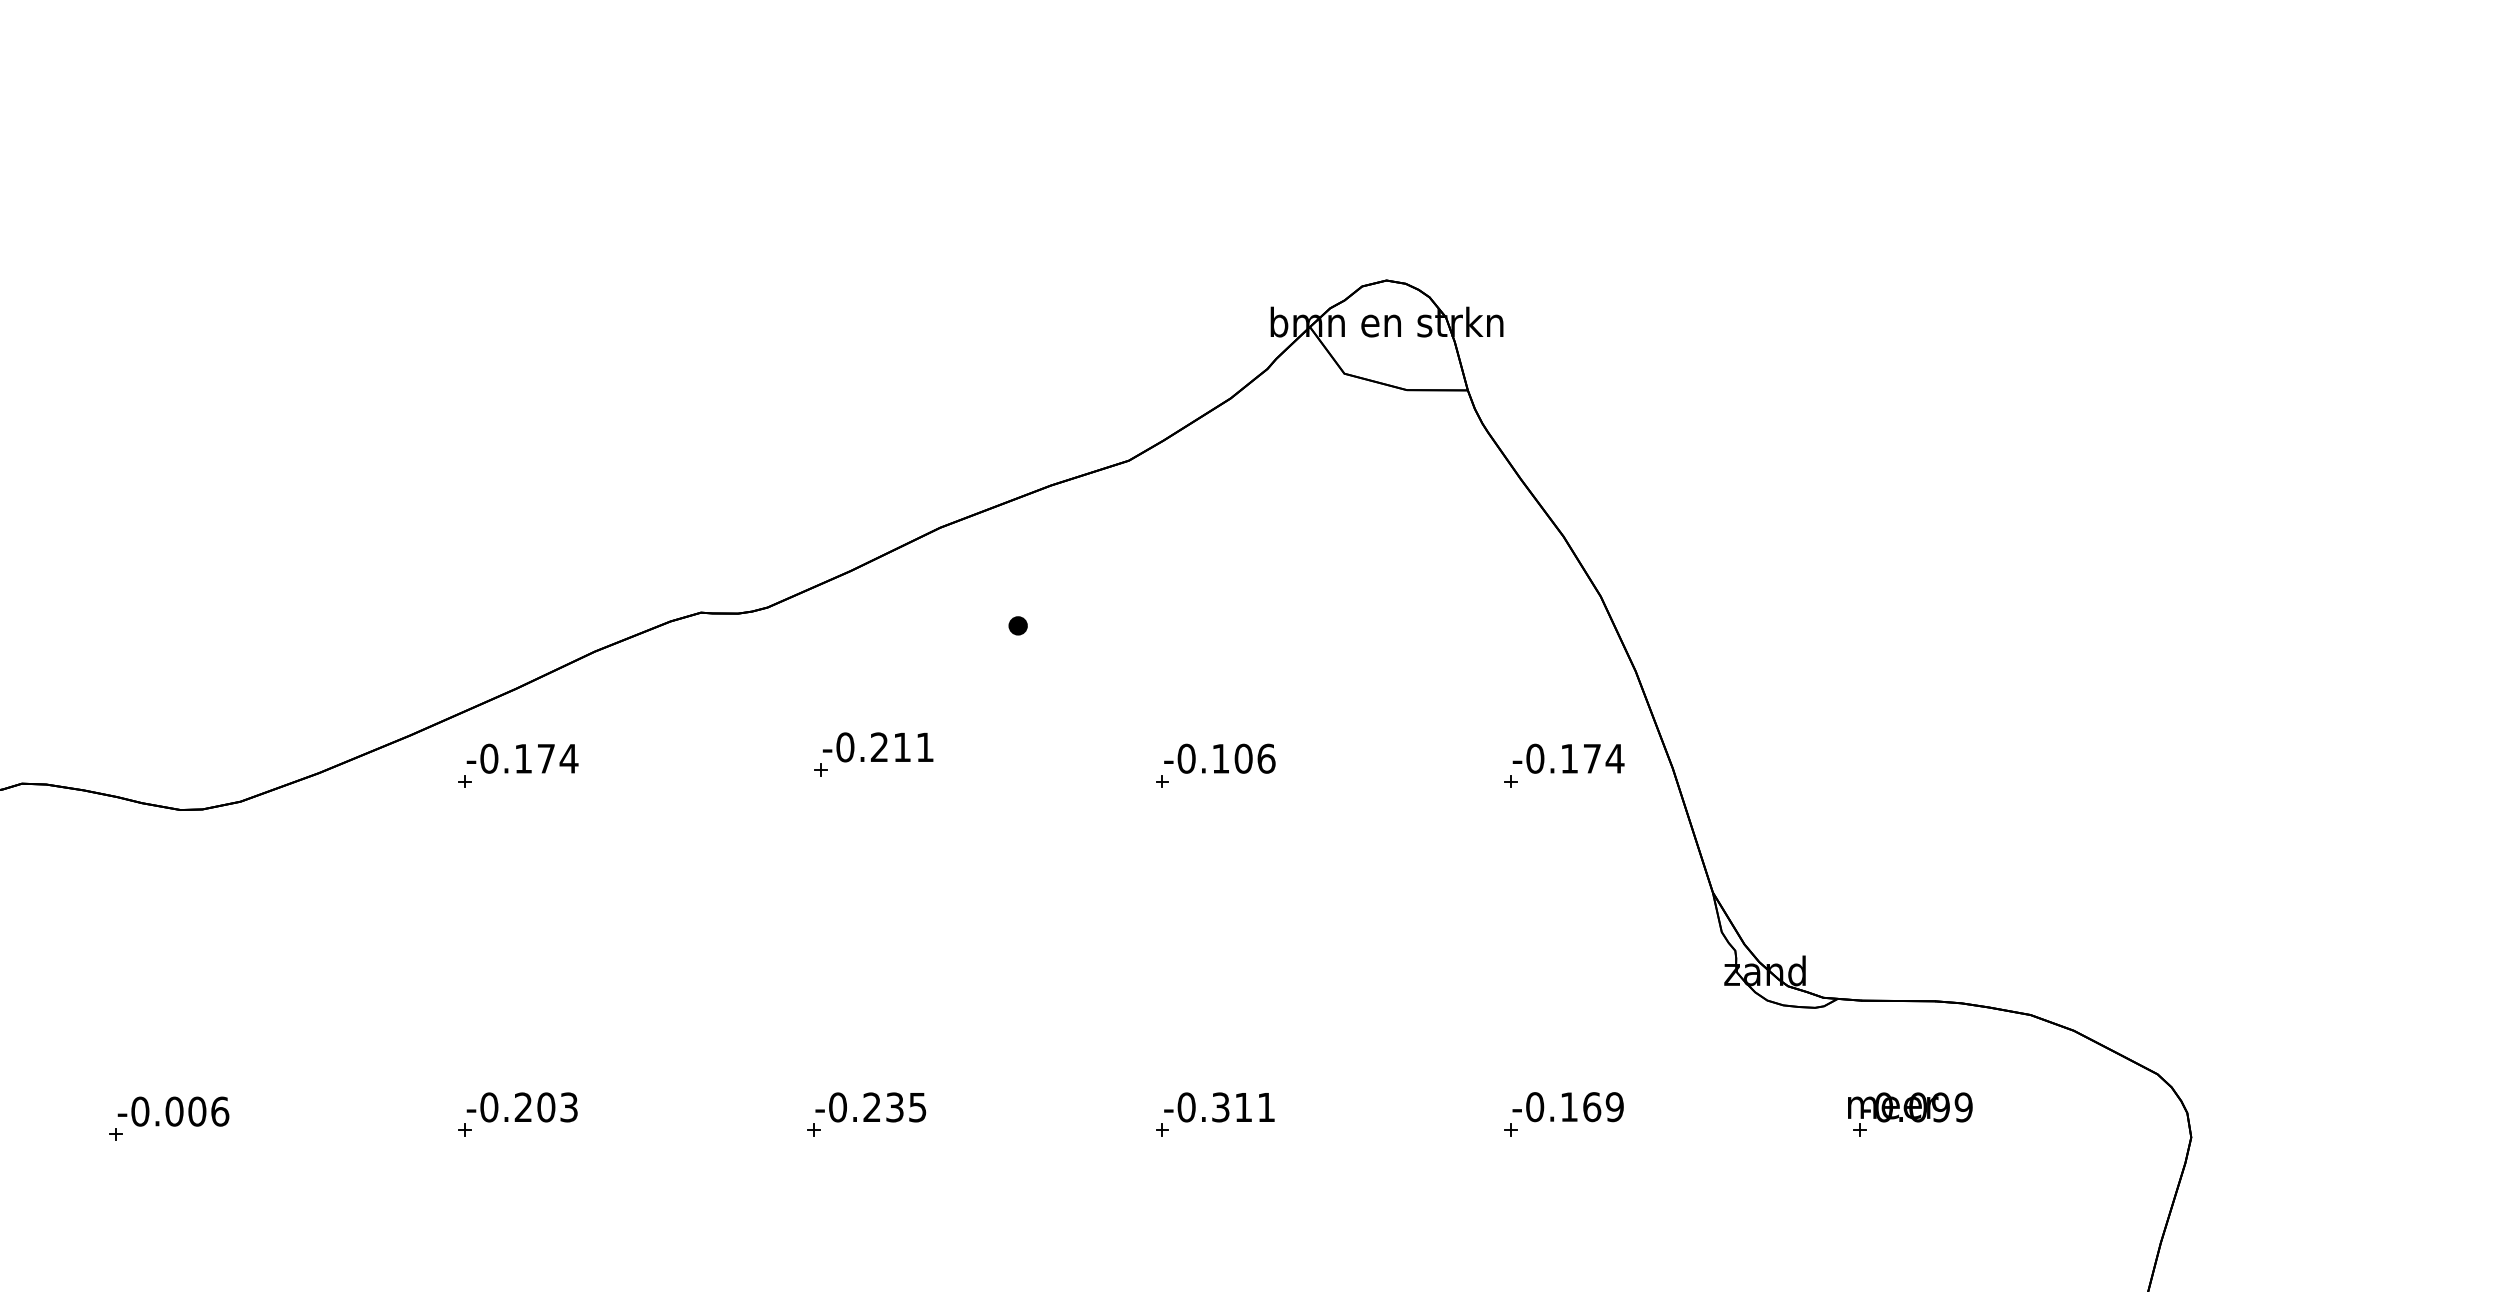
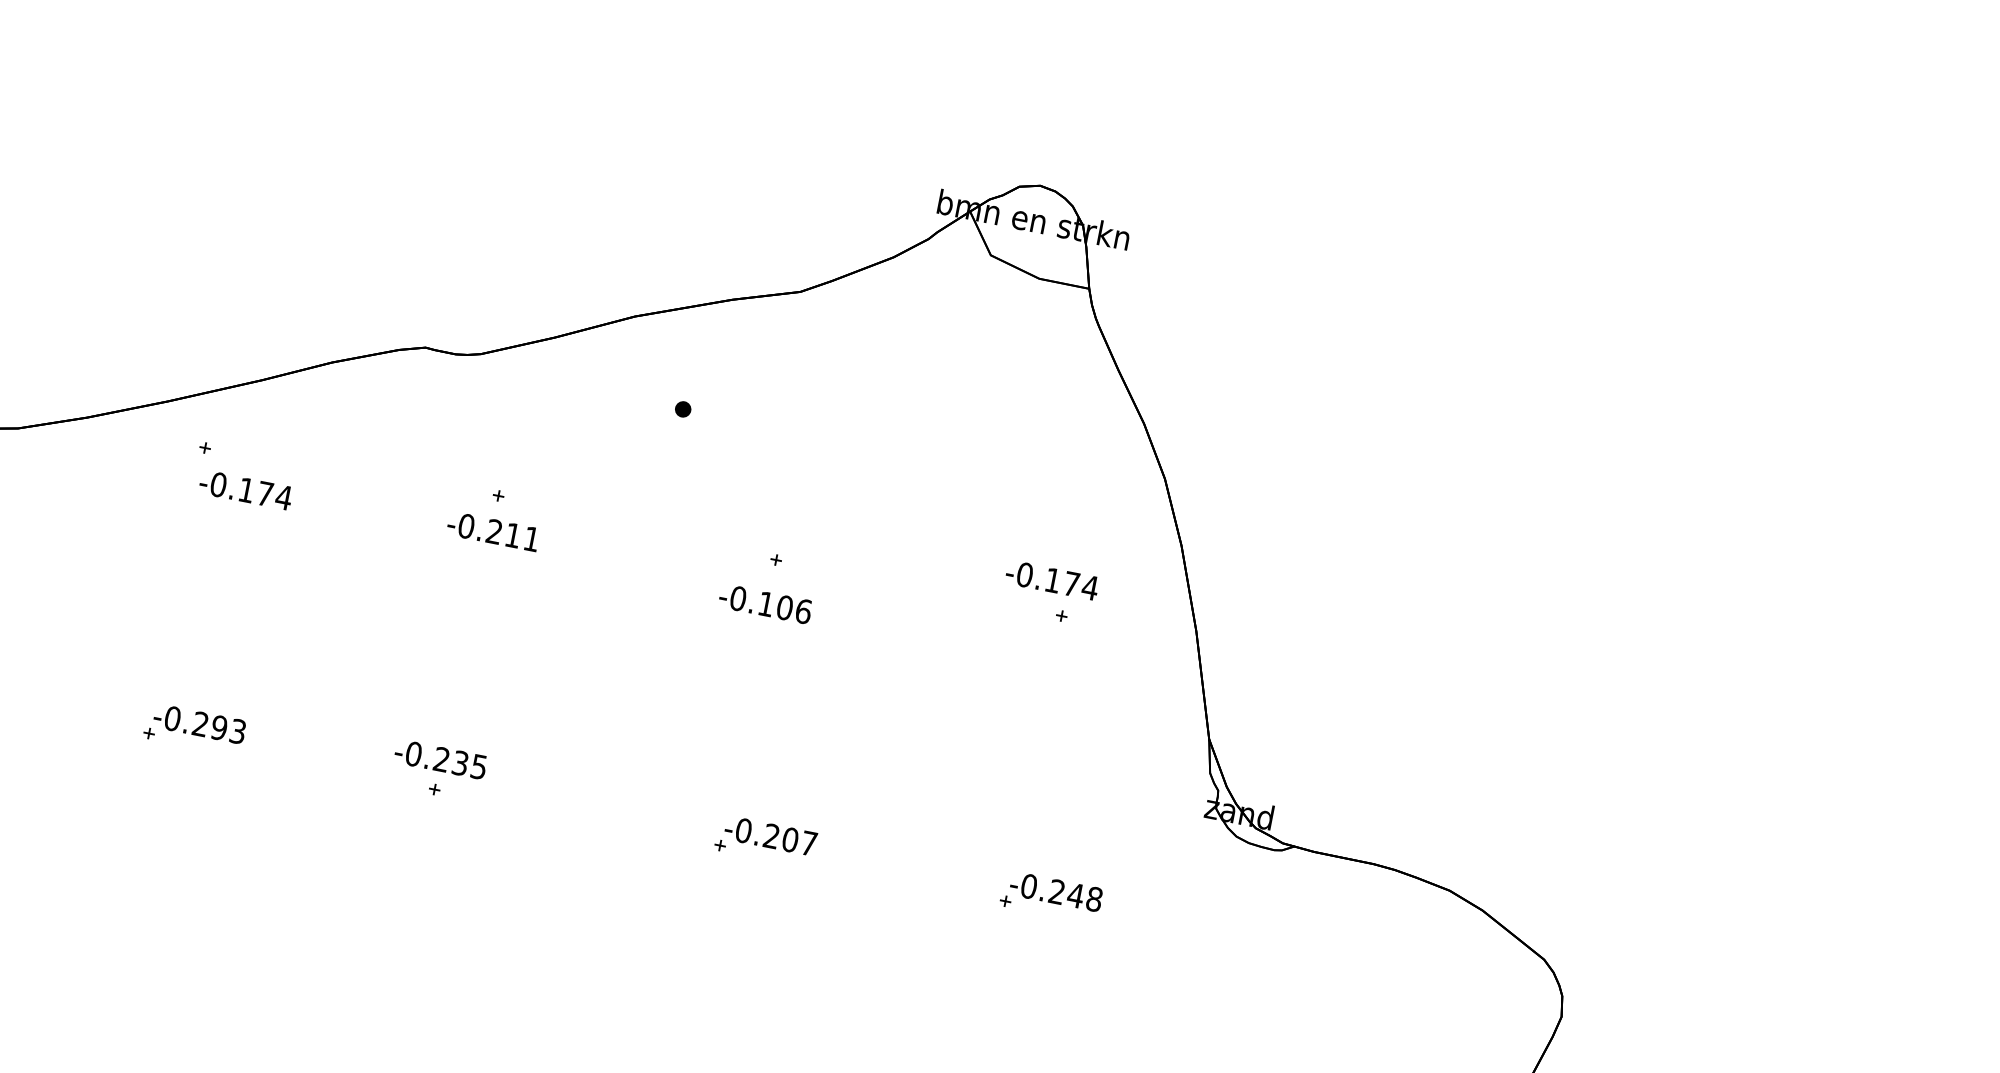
text: (877, 747) -> (492, 531), moved
text: (522, 758) -> (245, 489), moved
text: (1219, 758) -> (765, 603), moved
text: (1568, 758) -> (1052, 580), moved
text: (546, 1107) -> (219, 728), -0.203 -> -0.293
text: (870, 1107) -> (440, 759), moved
text: (1243, 1107) -> (790, 839), -0.311 -> -0.207
text: (1591, 1107) -> (1075, 895), -0.169 -> -0.248
part: (1910, 1114) -> (1335, 952), removed

